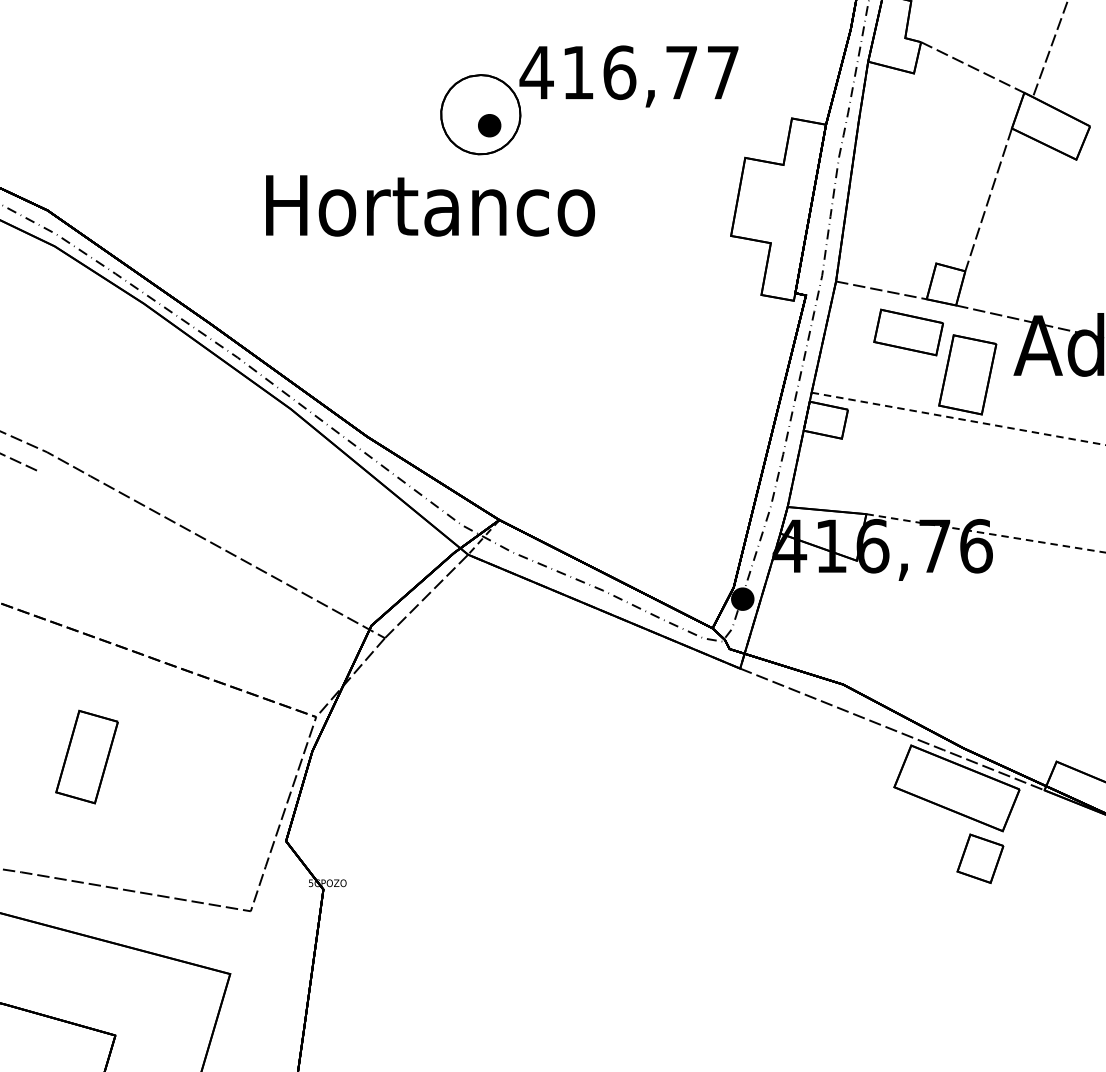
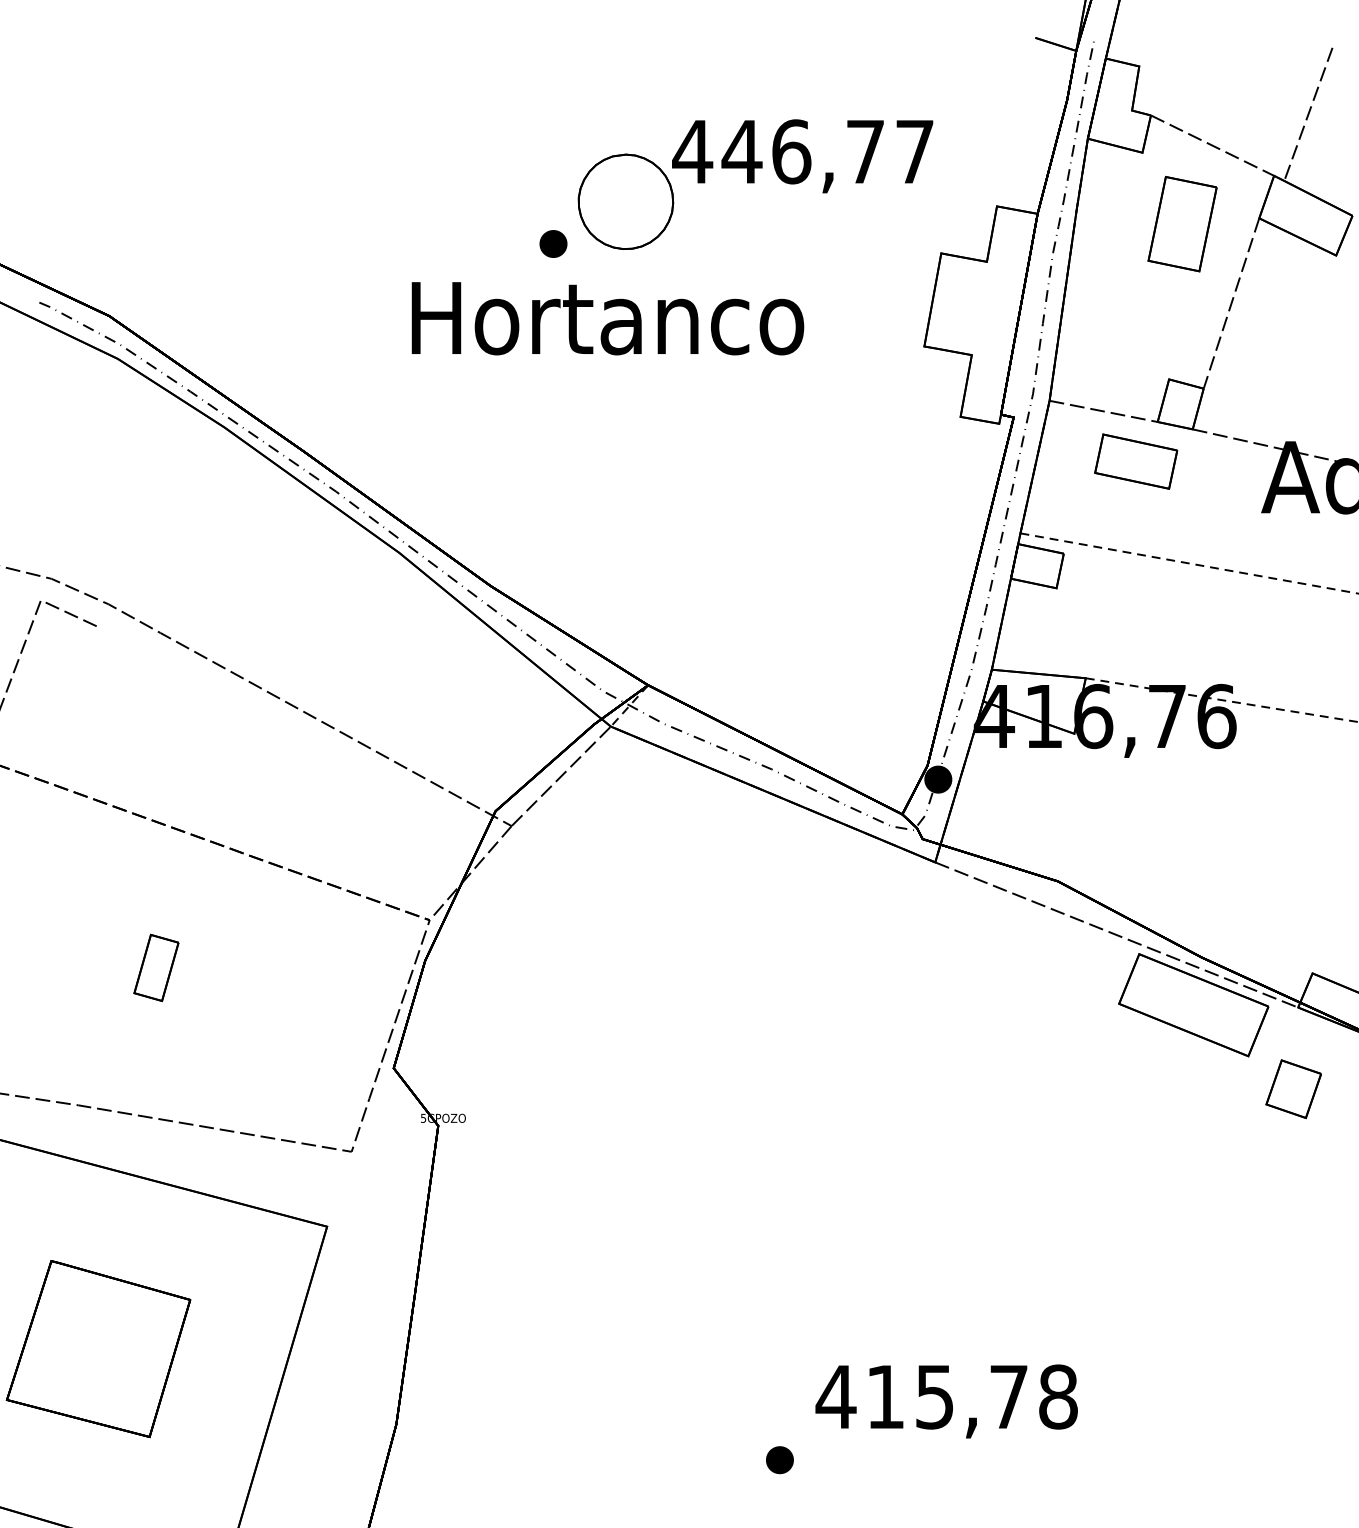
text: (577, 72) -> (741, 151), 416,77 -> 446,77
part: (489, 125) -> (553, 243), moved
text: (430, 205) -> (607, 318), moved
part: (967, 374) -> (1182, 223), moved
part: (87, 756) -> (156, 967), size x0.6
part: (980, 859) -> (1293, 1089), moved

